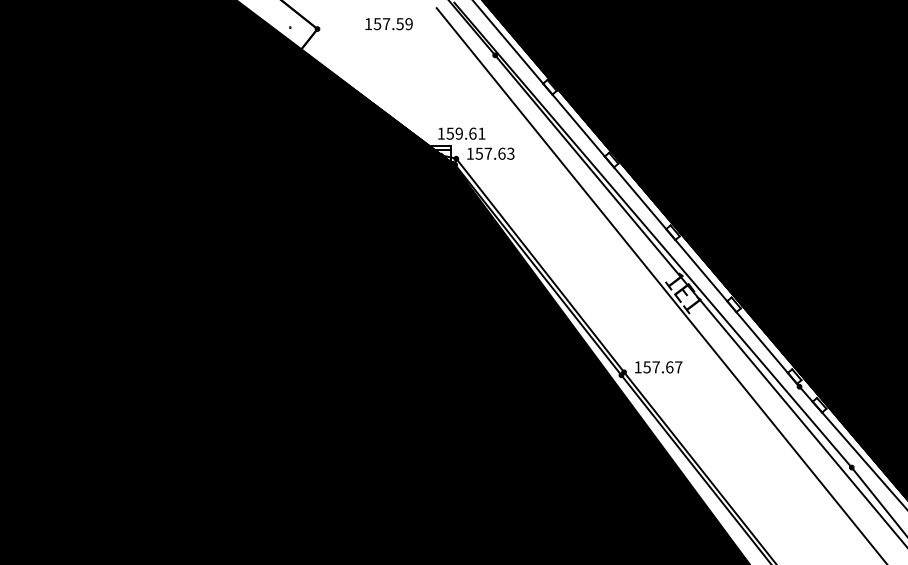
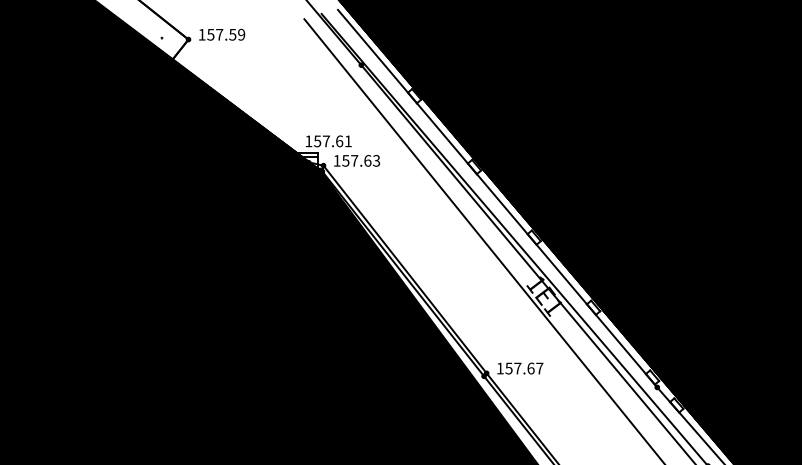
text: (388, 24) -> (221, 35), moved
text: (458, 133) -> (325, 141), 159.61 -> 157.61

